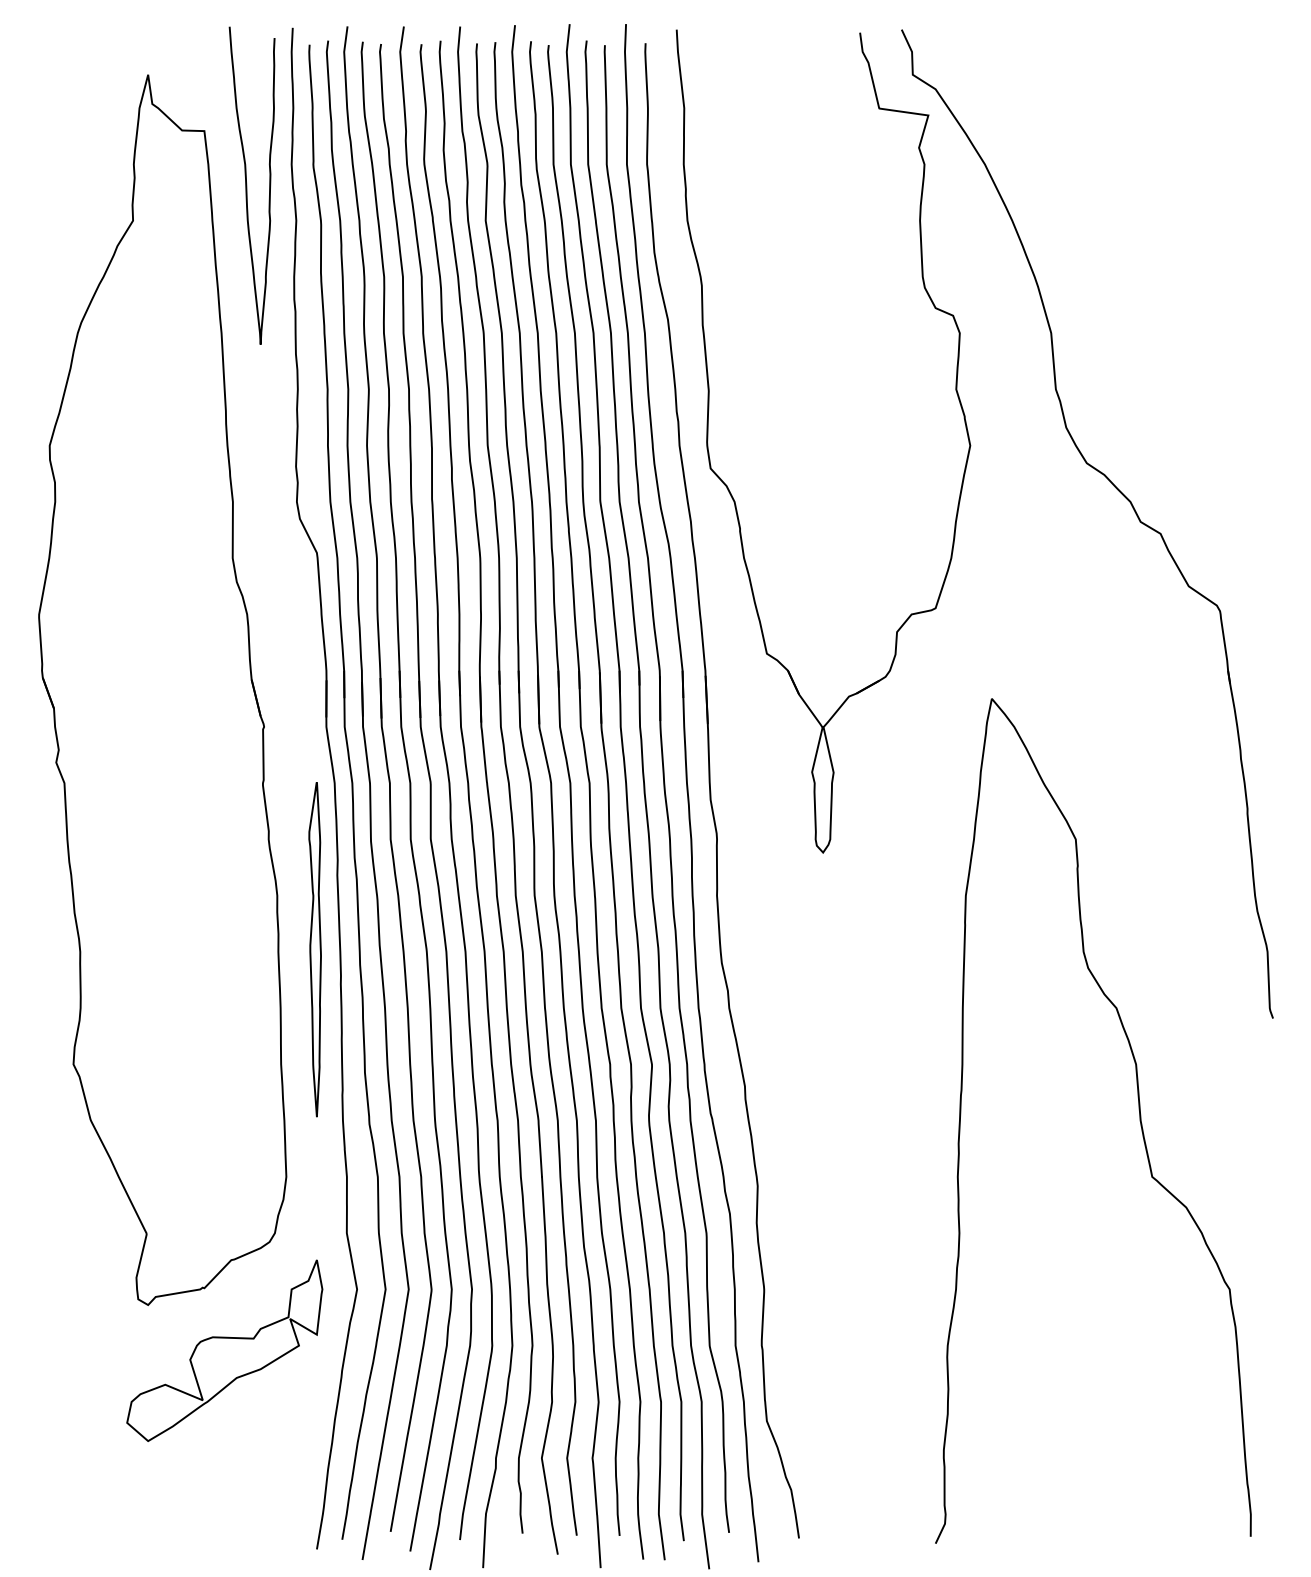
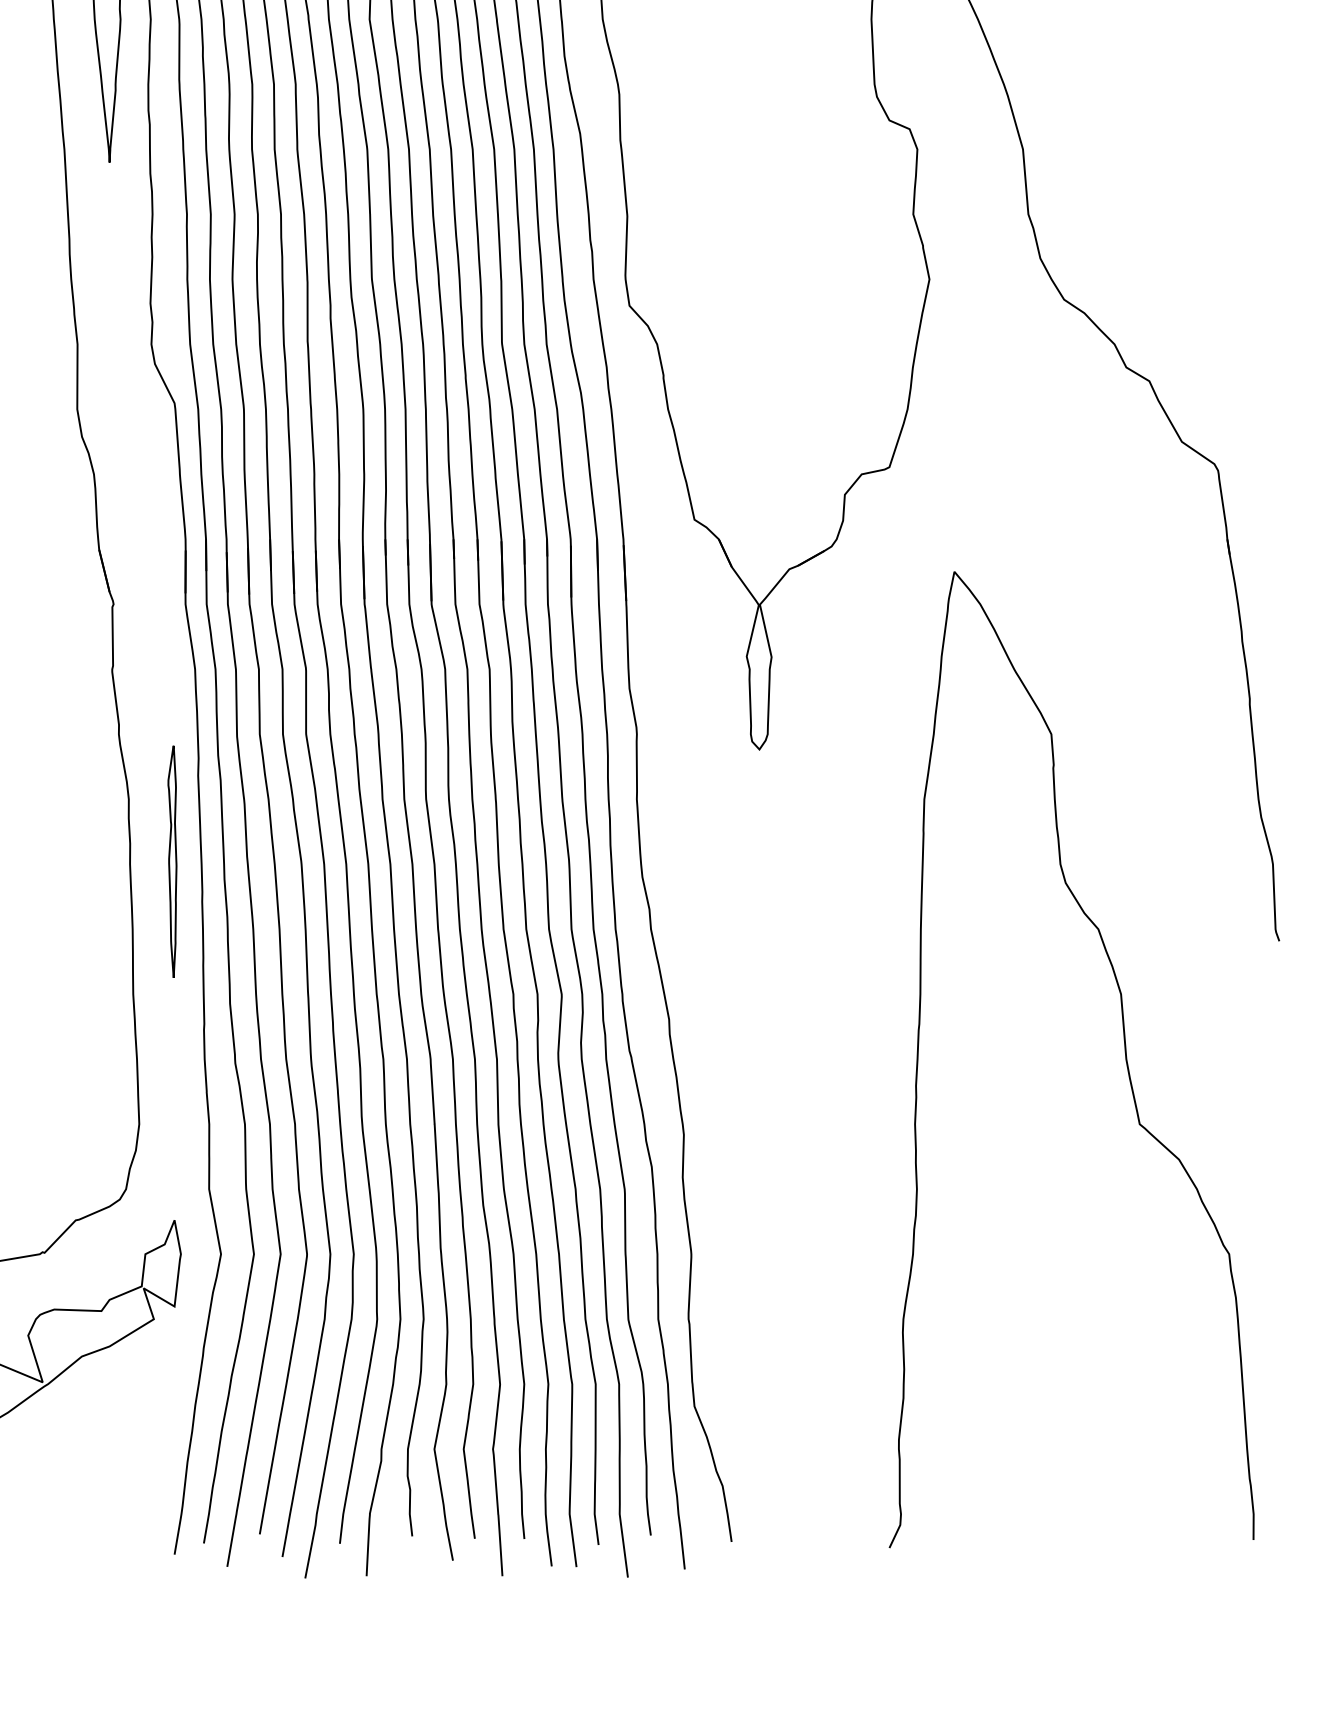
part: (314, 949) -> (171, 861), size x0.6

